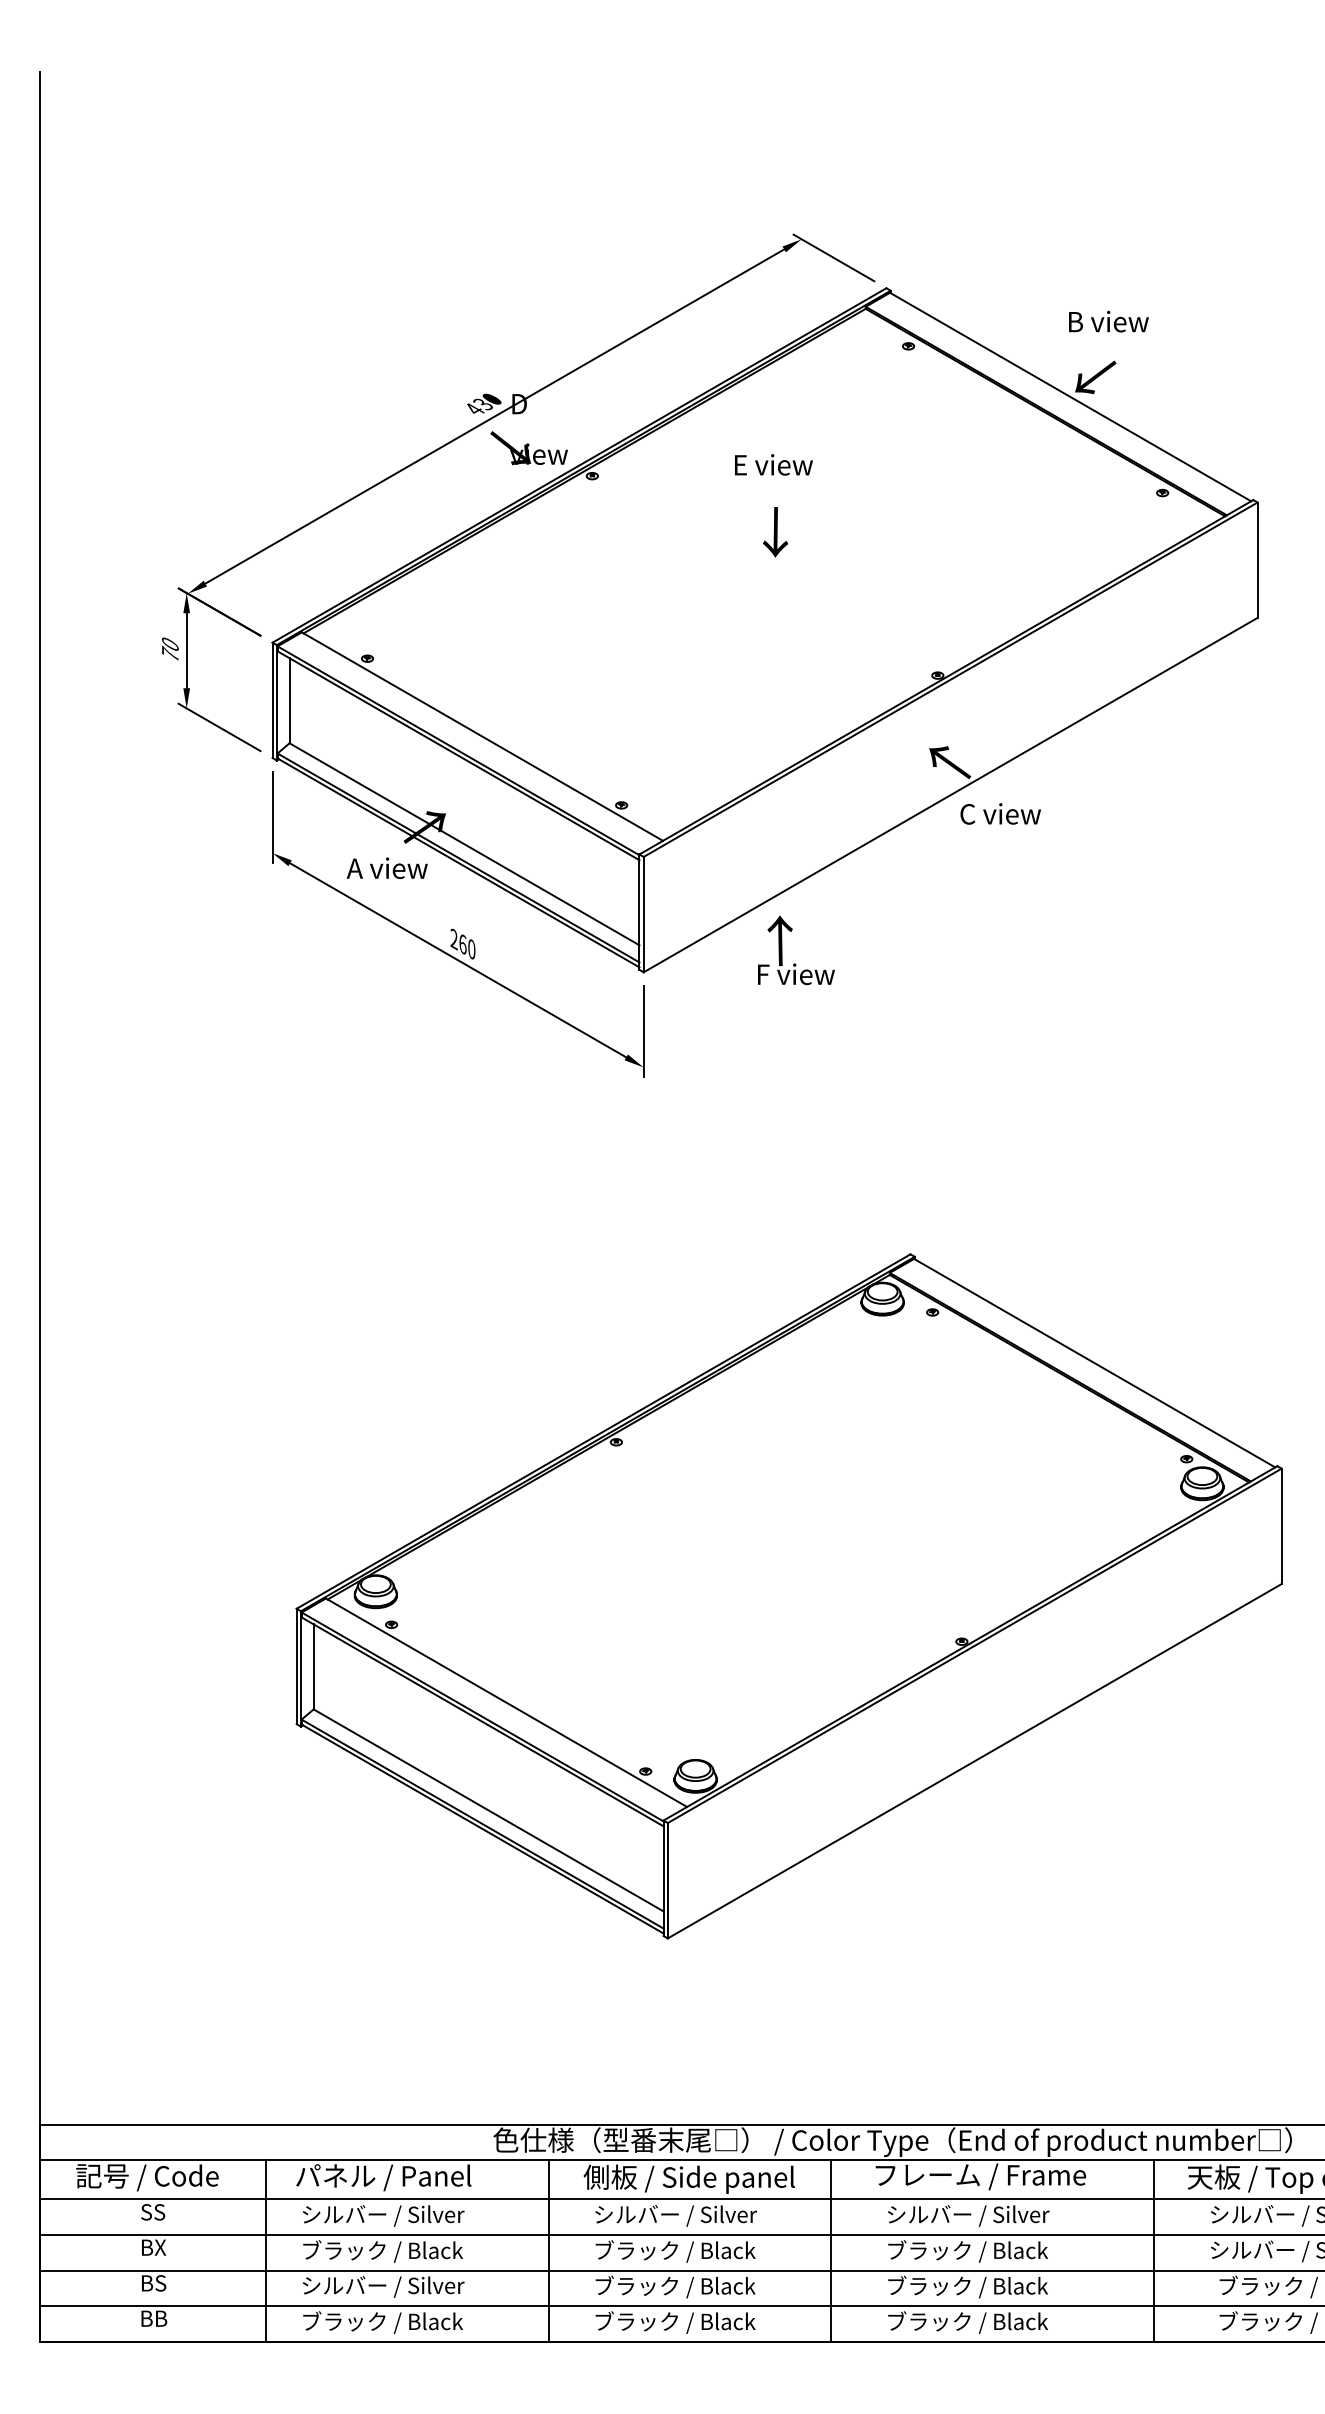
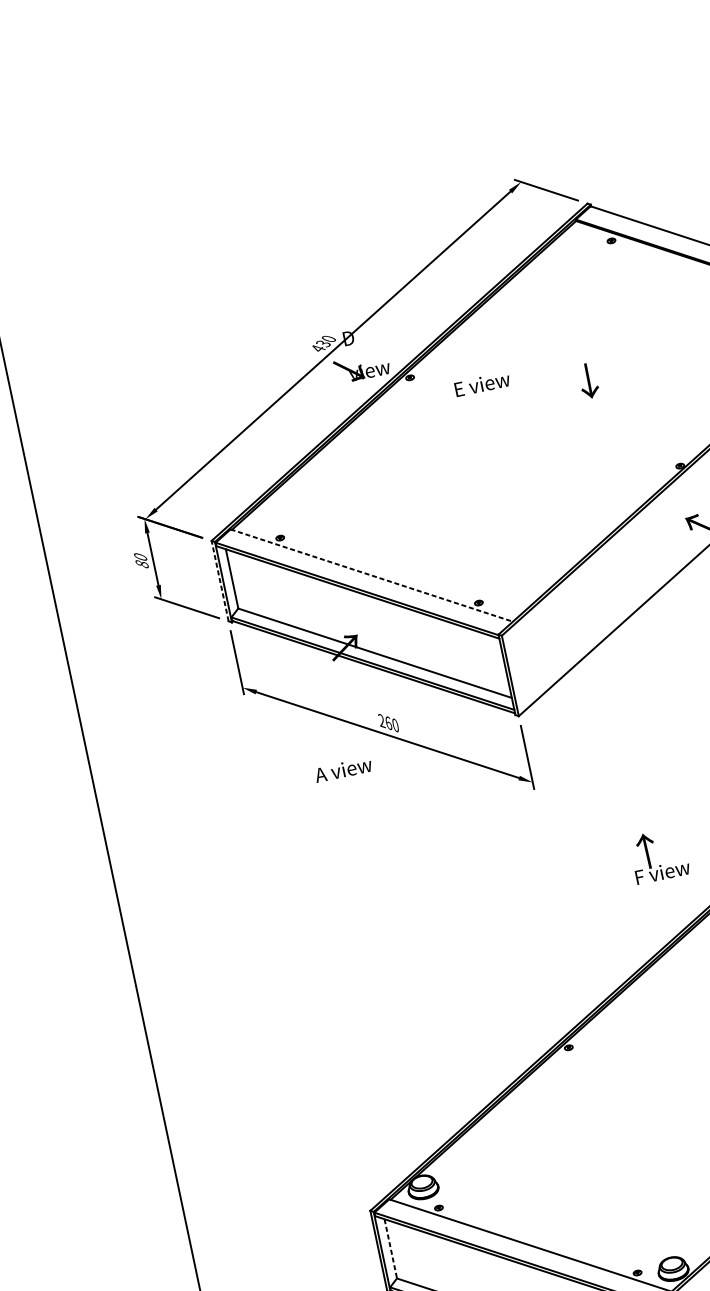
text: (773, 464) -> (482, 384), moved
text: (775, 532) -> (588, 381), moved
text: (170, 653) -> (142, 563), 70 -> 80
line: (272, 700) -> (220, 581), solid -> dashed
line: (482, 736) -> (371, 575), solid -> dashed
text: (386, 867) -> (342, 769), moved
text: (796, 950) -> (659, 855), moved
line: (313, 1666) -> (390, 1248), solid -> dashed

